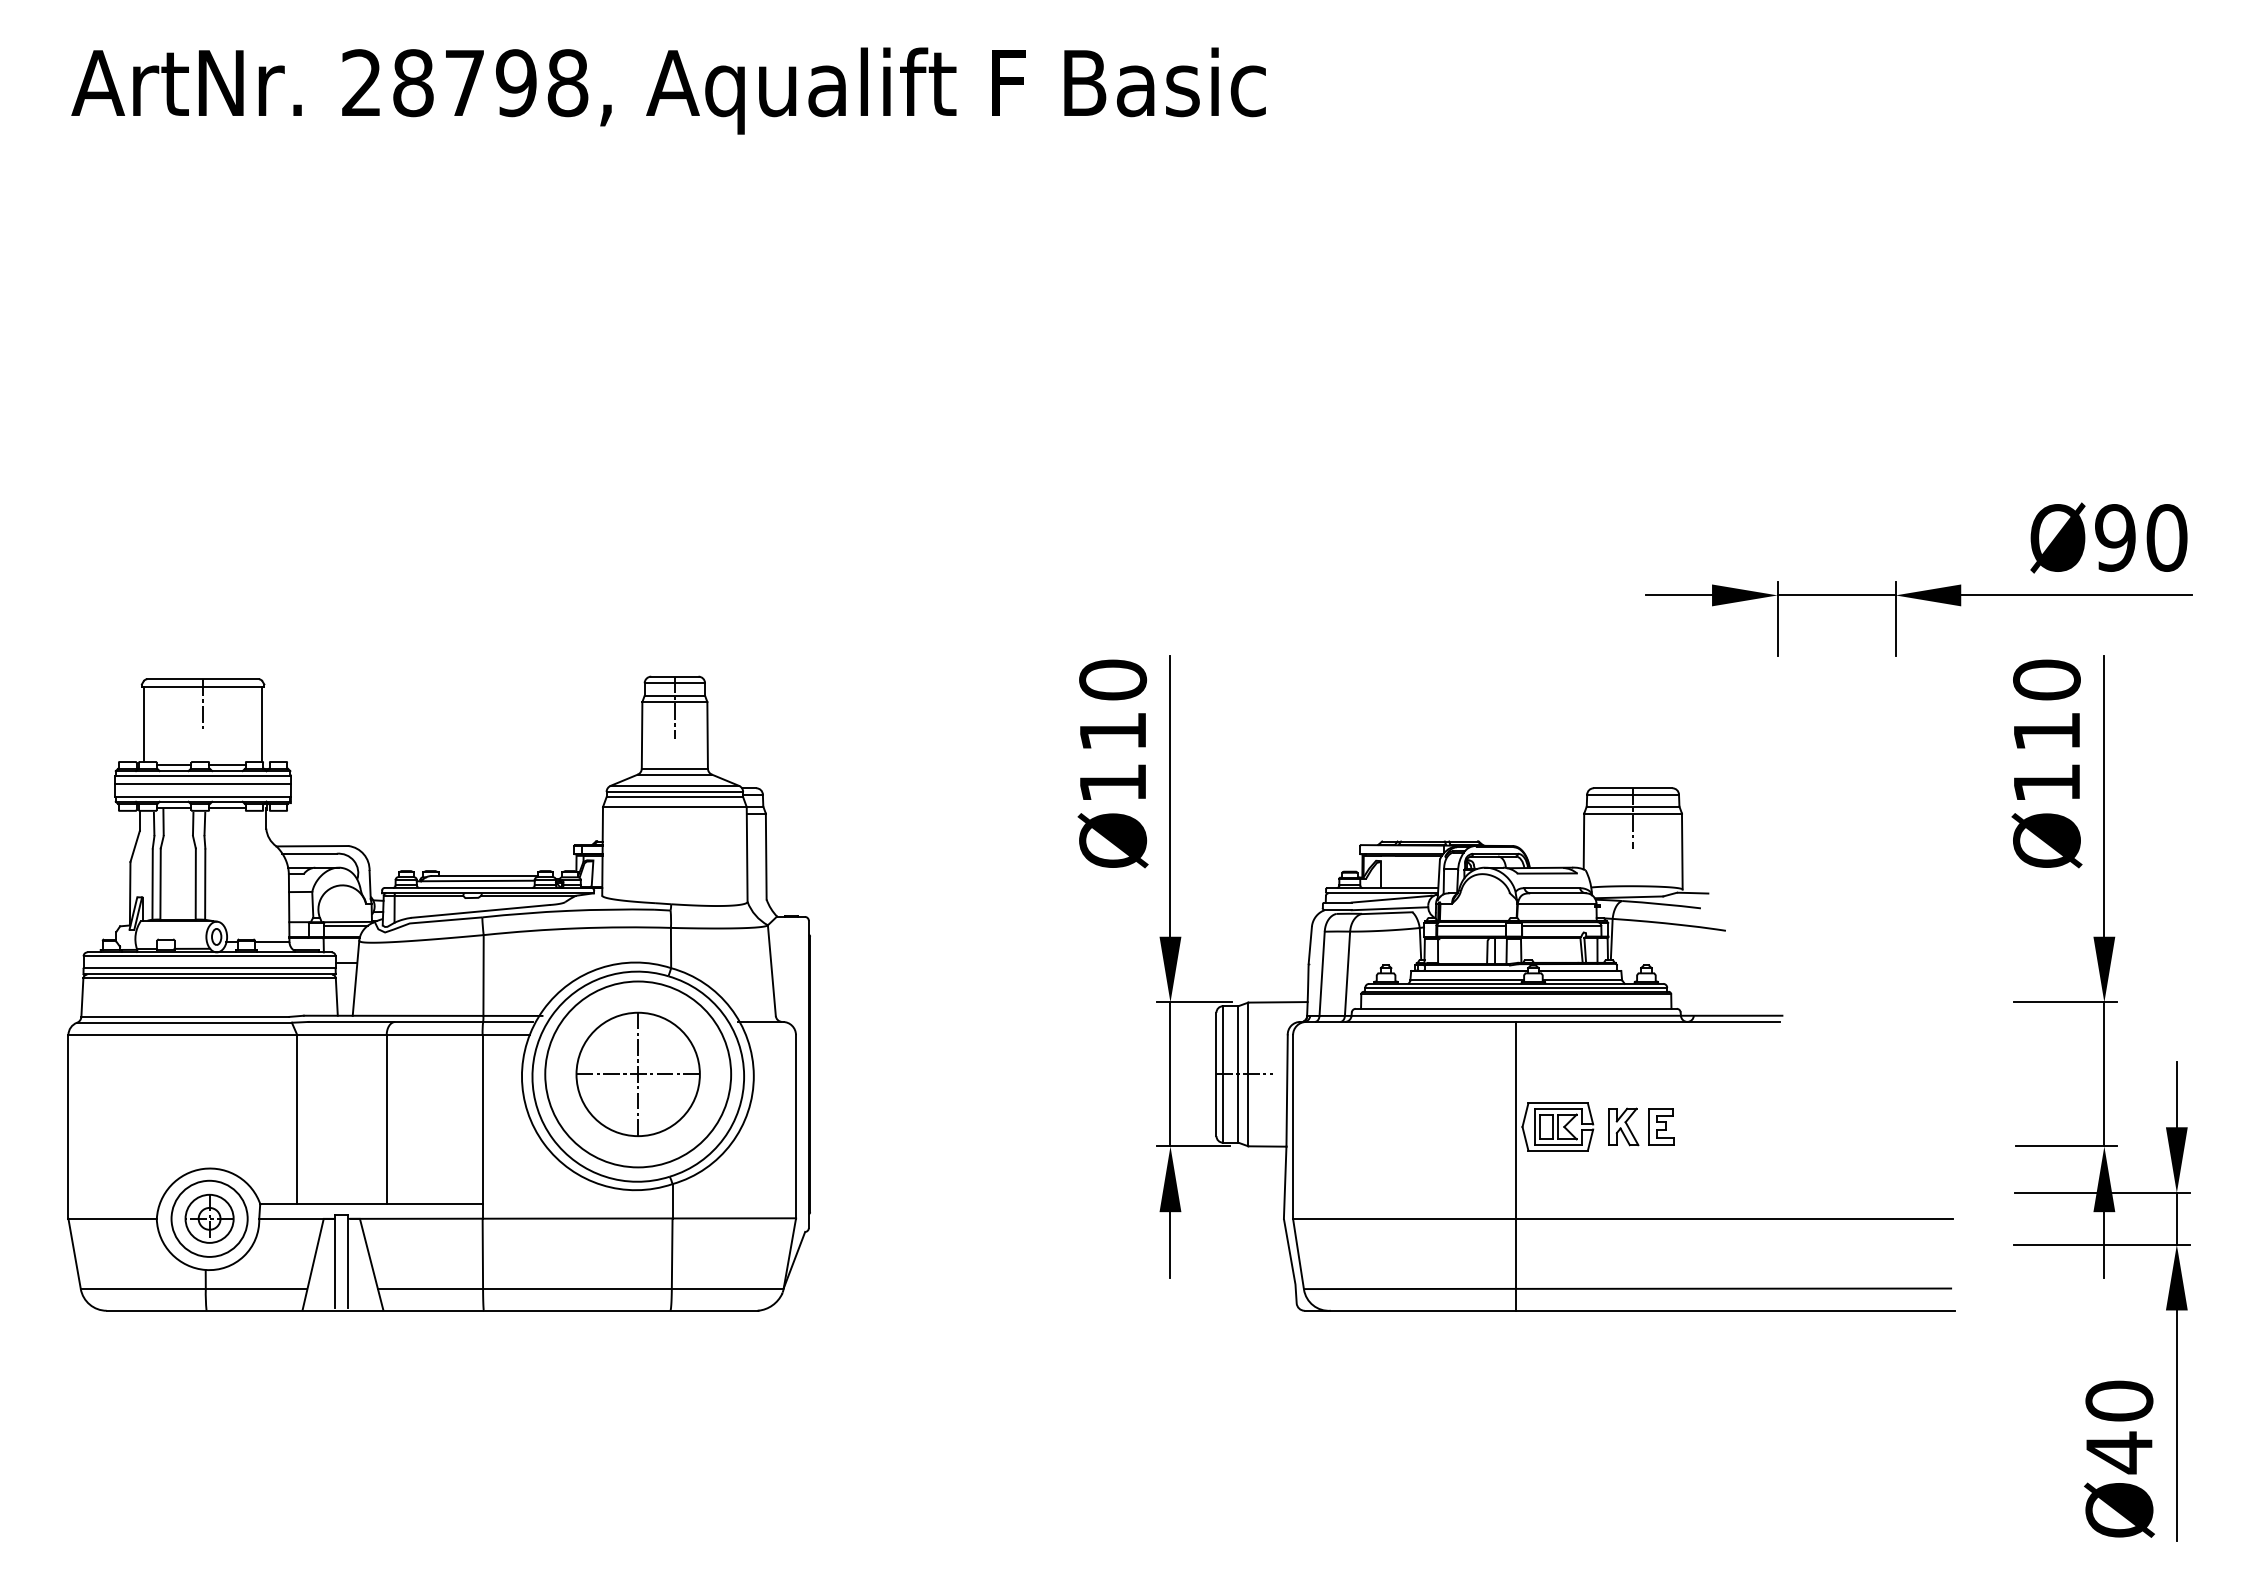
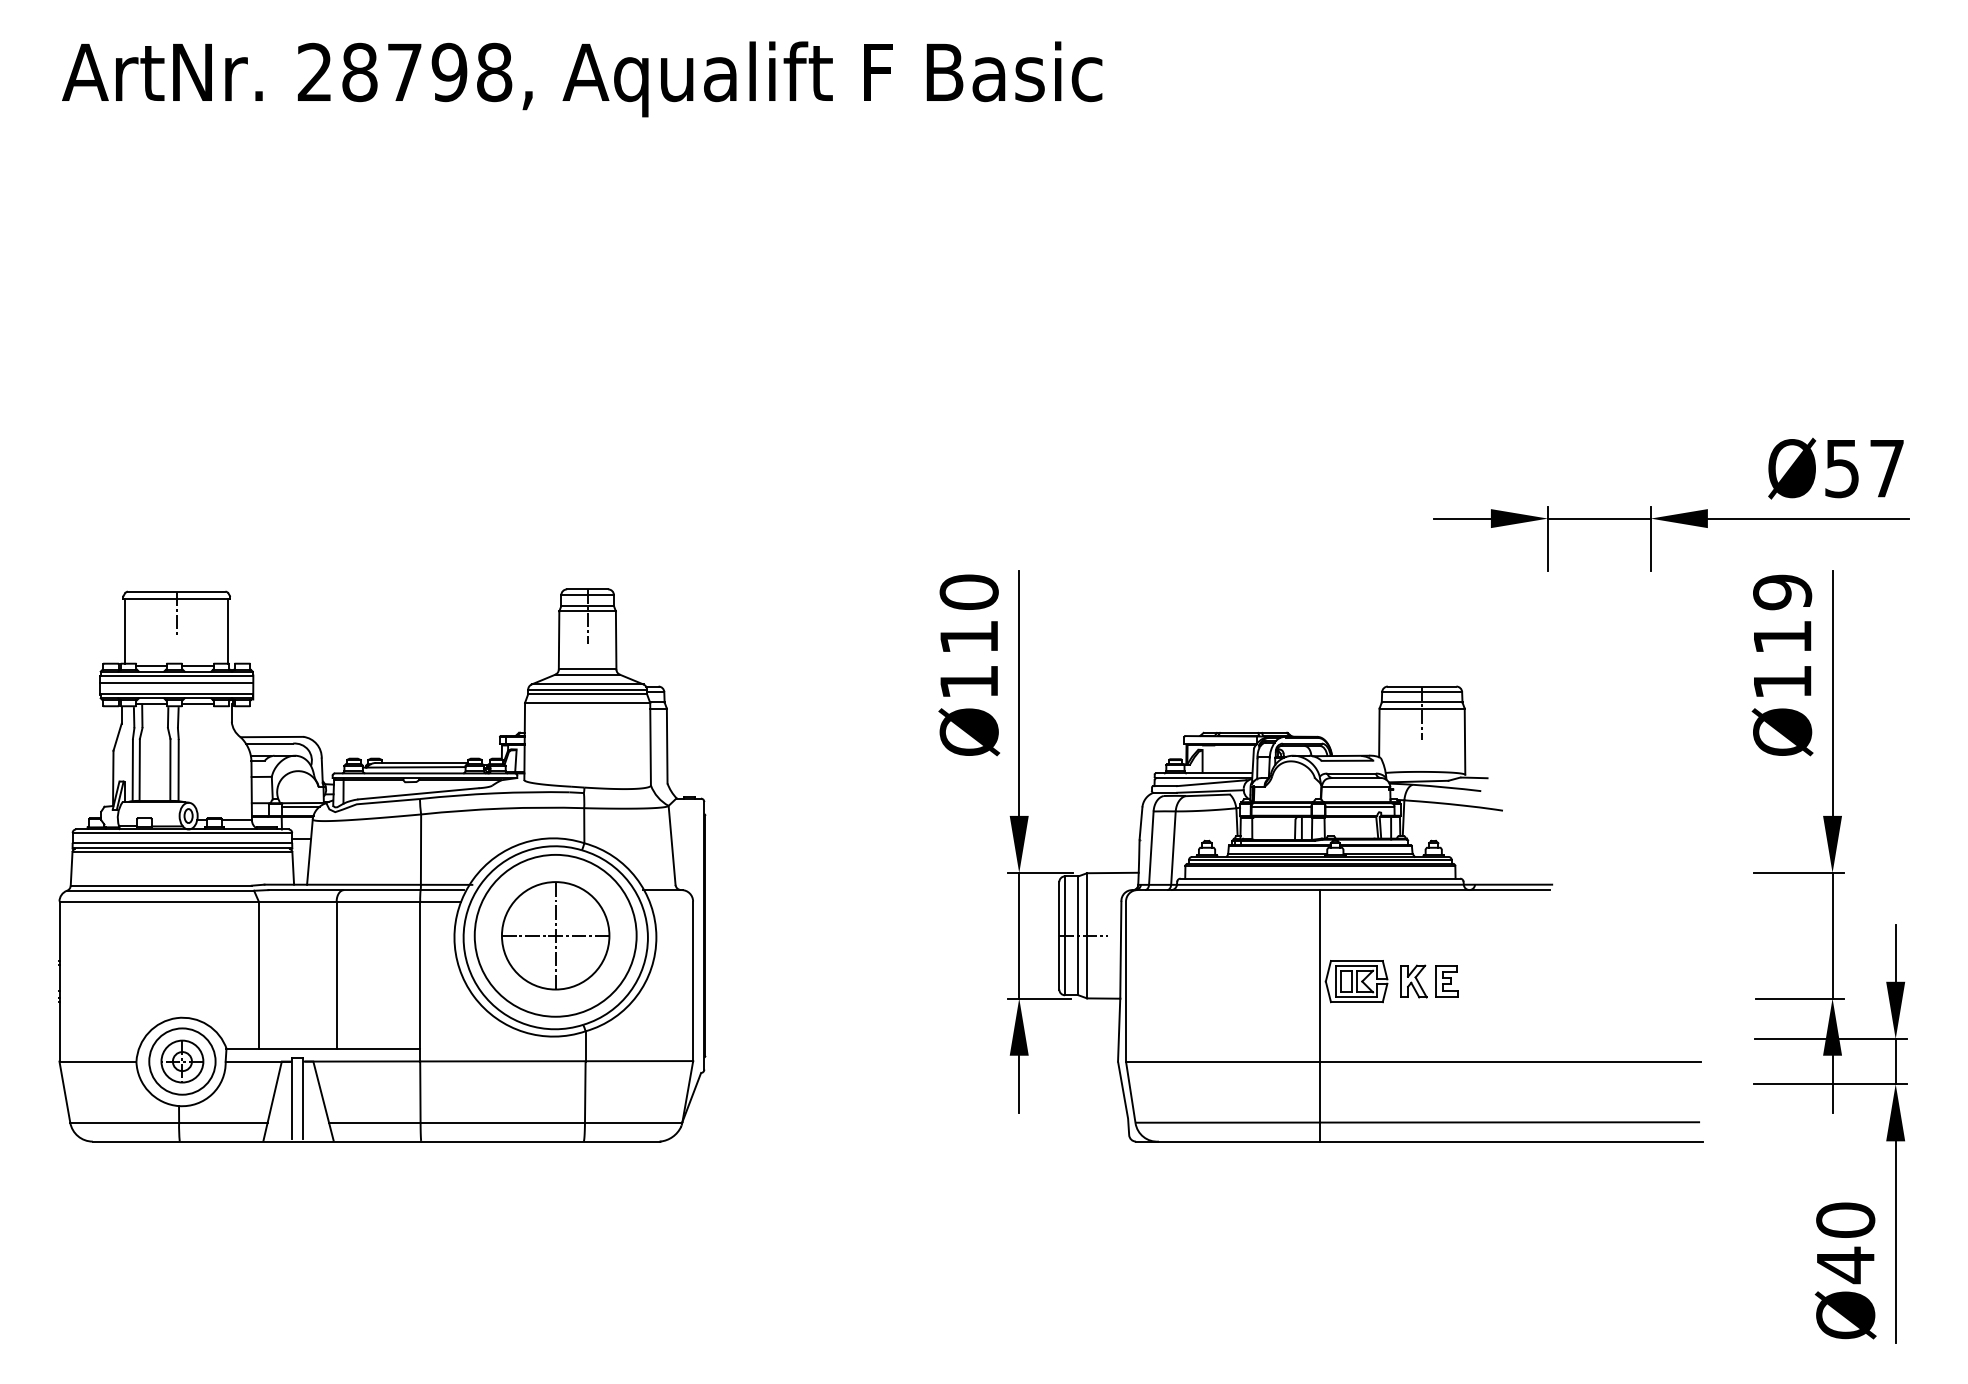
text: (2141, 537) -> (1864, 468), Ø90 -> Ø57
text: (2046, 679) -> (1782, 591), Ø110 -> Ø119

